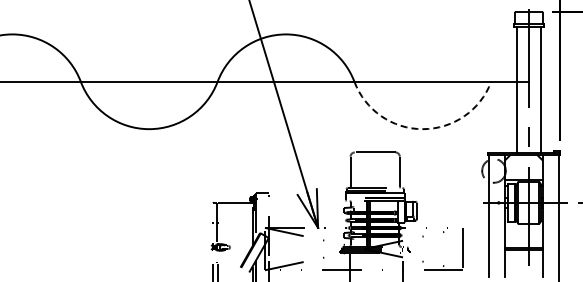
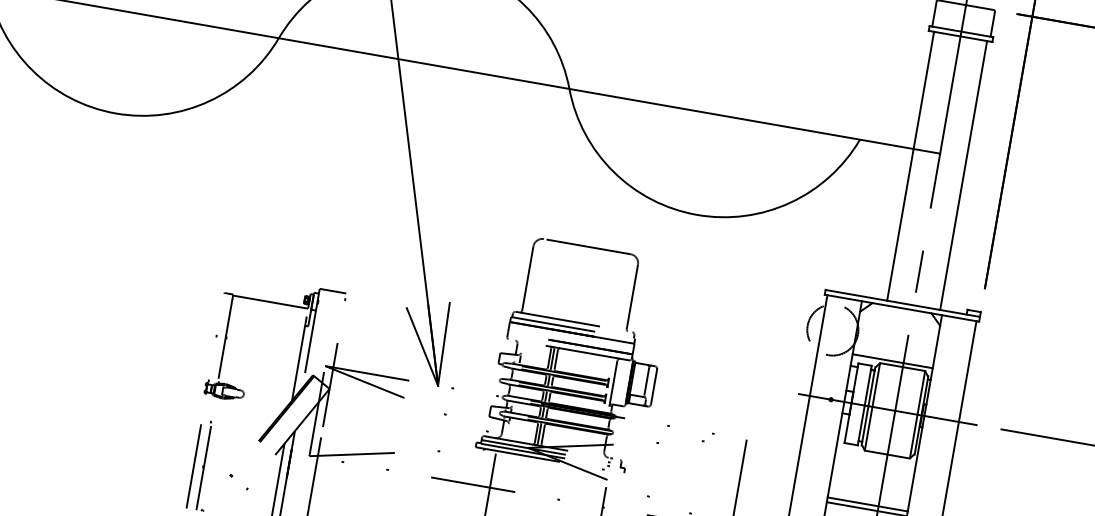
arc: (422, 129) -> (696, 215), dashed -> solid

